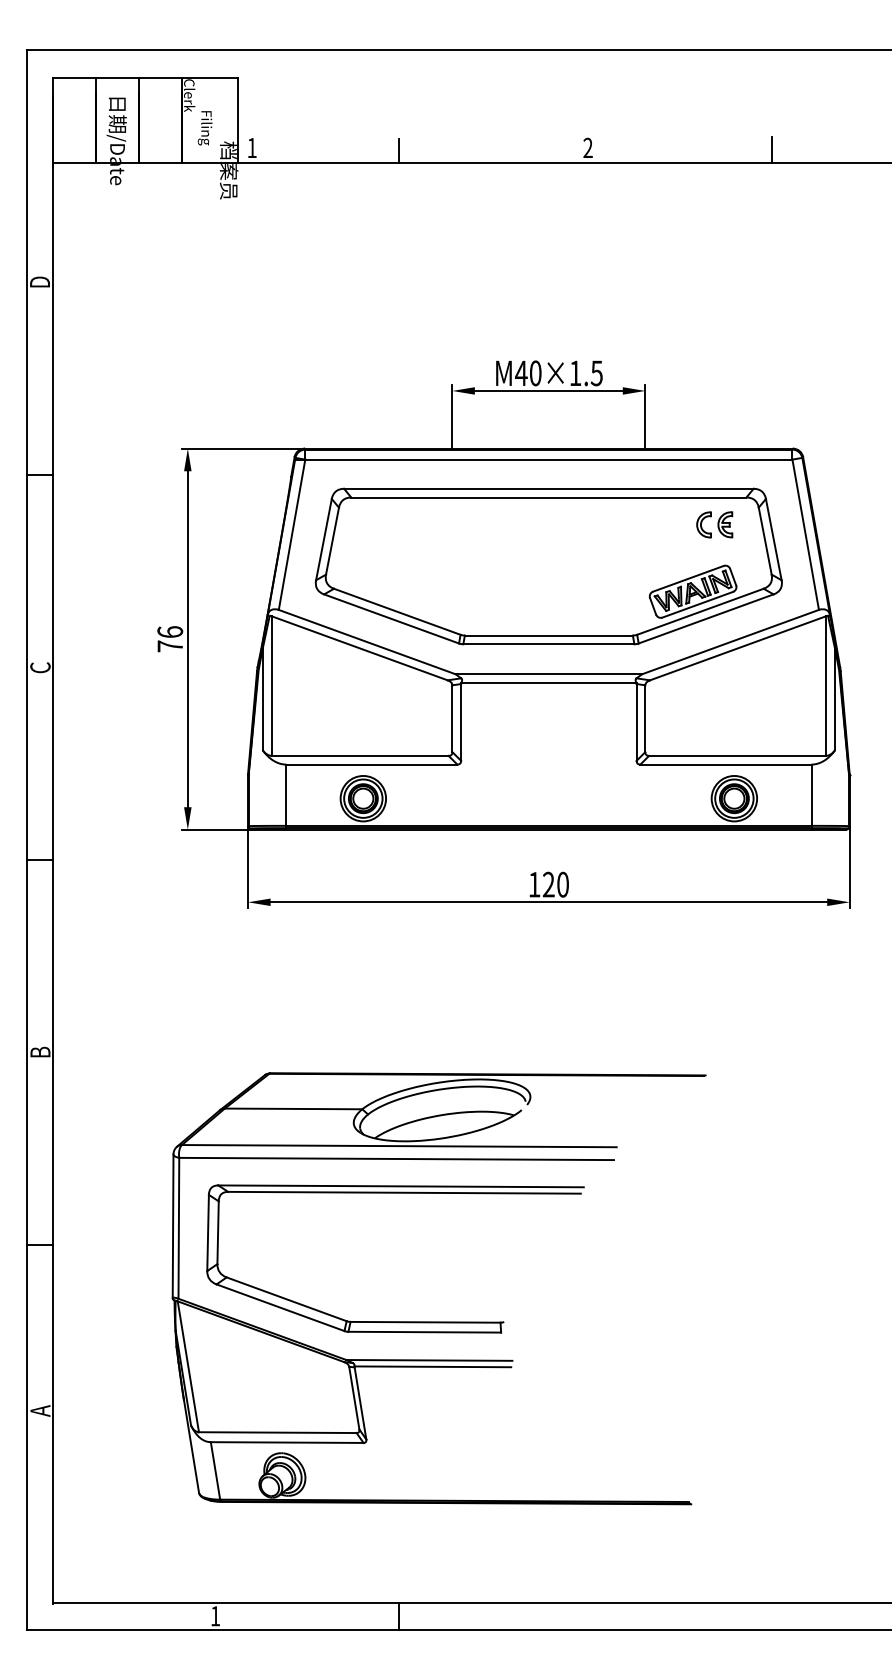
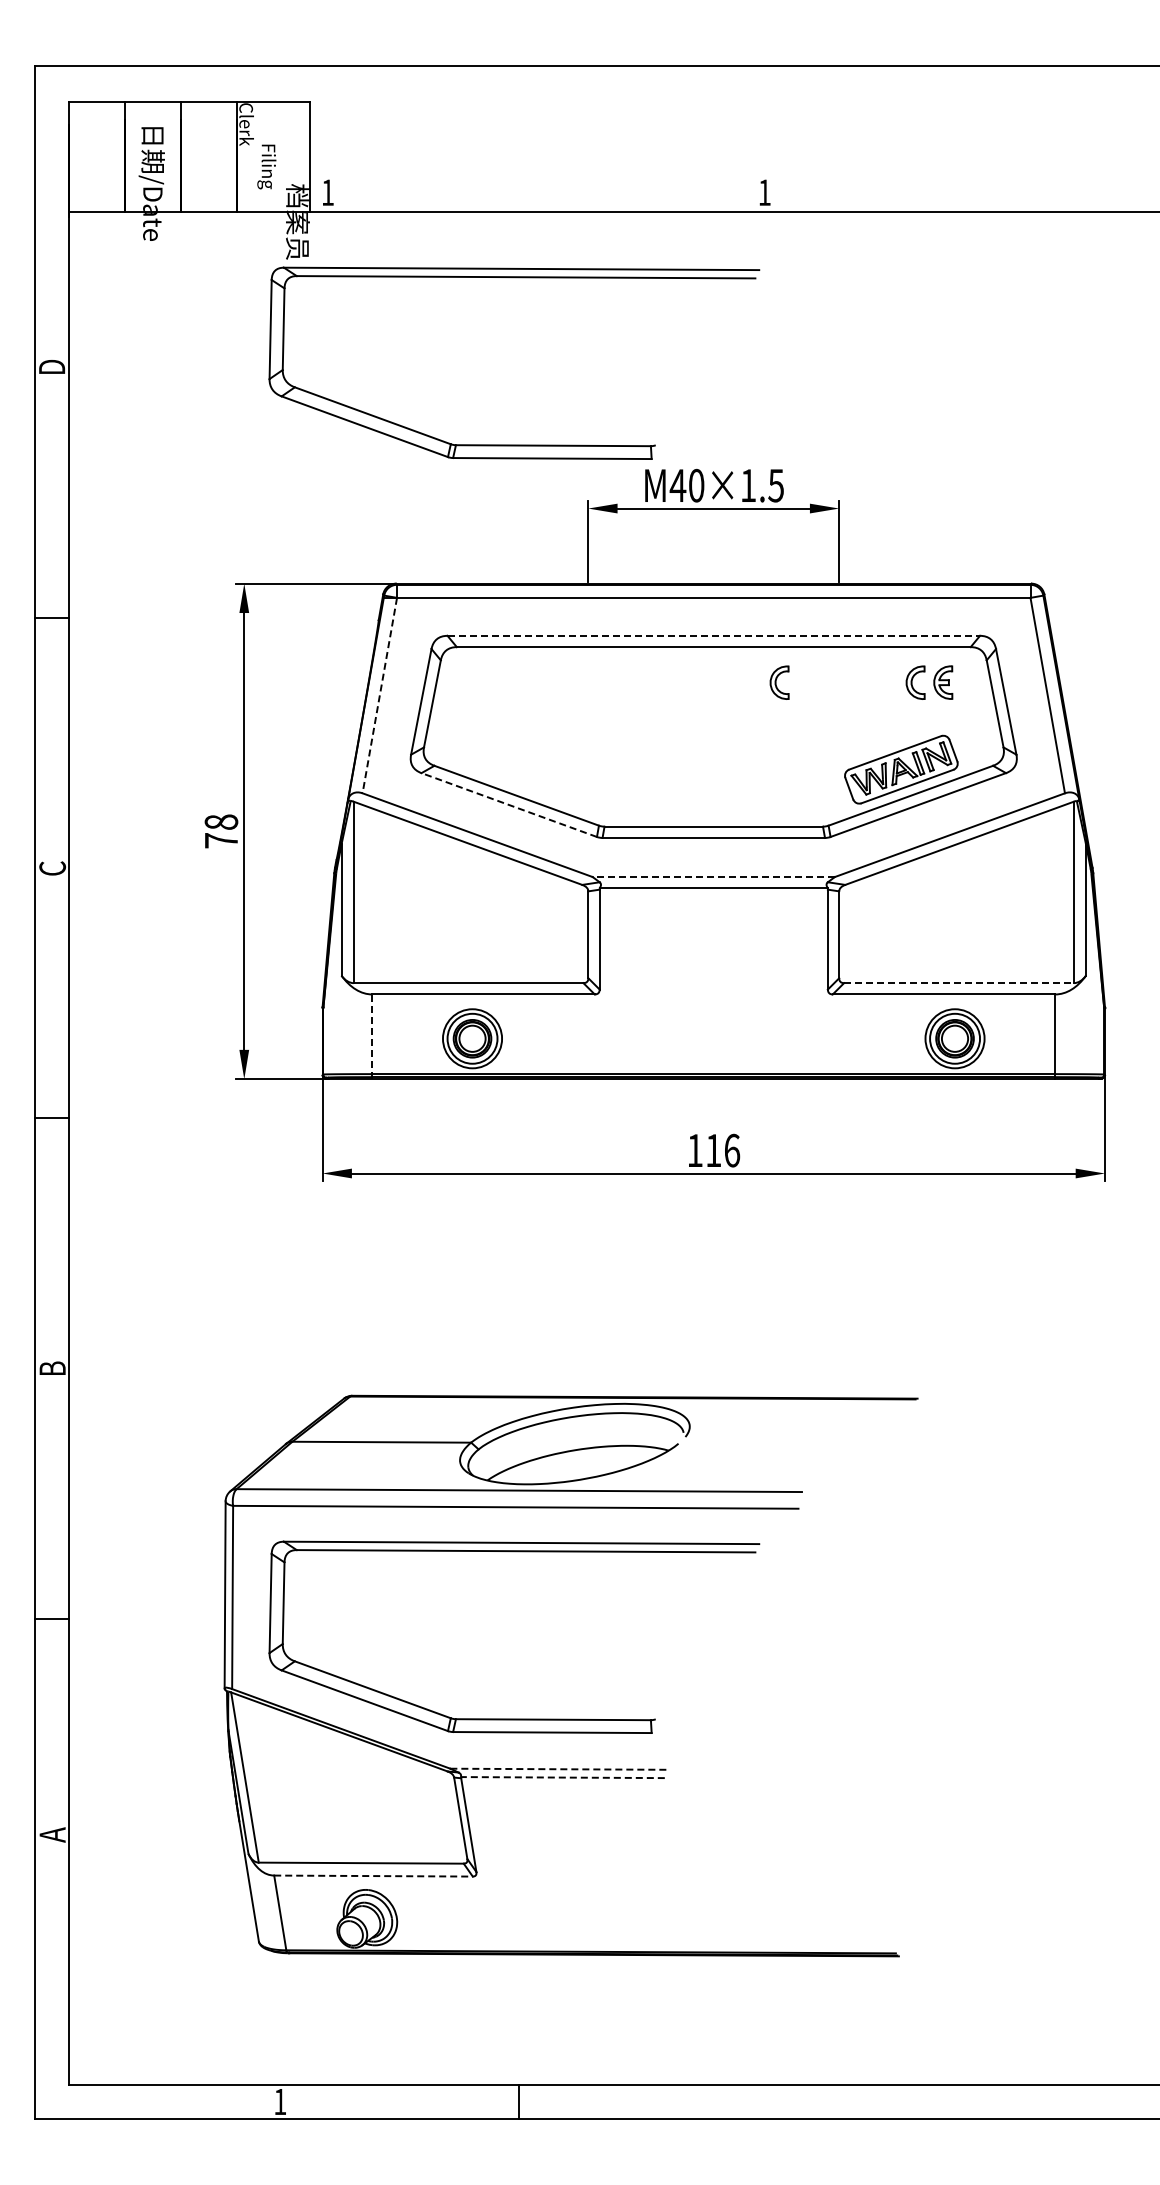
text: (587, 147) -> (764, 192), 2 -> 1
line: (399, 150) -> (519, 196), removed
line: (771, 150) -> (1003, 195), removed
part: (395, 341) -> (514, 444), added
line: (549, 488) -> (714, 635), solid -> dashed
part: (599, 524) -> (779, 682), added
line: (291, 535) -> (379, 696), solid -> dashed
line: (391, 618) -> (508, 804), solid -> dashed
text: (170, 631) -> (221, 821), 76 -> 78
line: (548, 674) -> (713, 877), solid -> dashed
line: (737, 756) -> (958, 983), solid -> dashed
line: (286, 796) -> (372, 1036), solid -> dashed
text: (556, 884) -> (723, 1150), 120 -> 116
line: (429, 1360) -> (558, 1769), solid -> dashed
line: (432, 1366) -> (562, 1777), solid -> dashed
line: (287, 1442) -> (374, 1876), solid -> dashed

